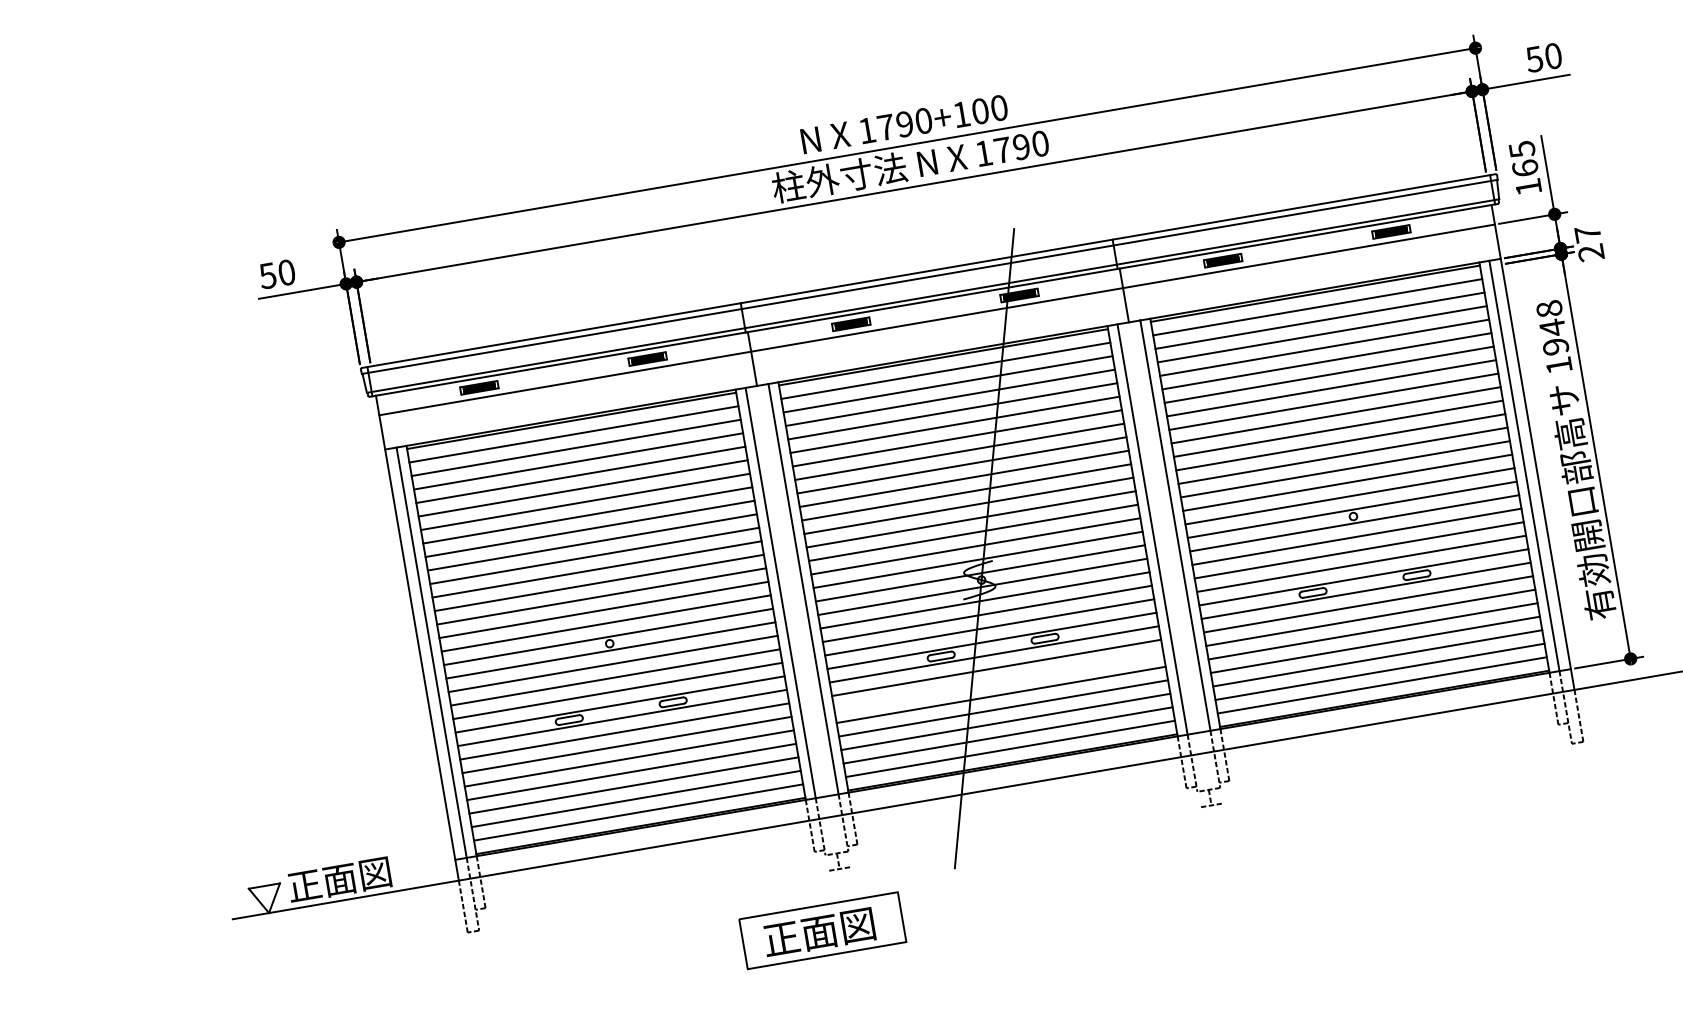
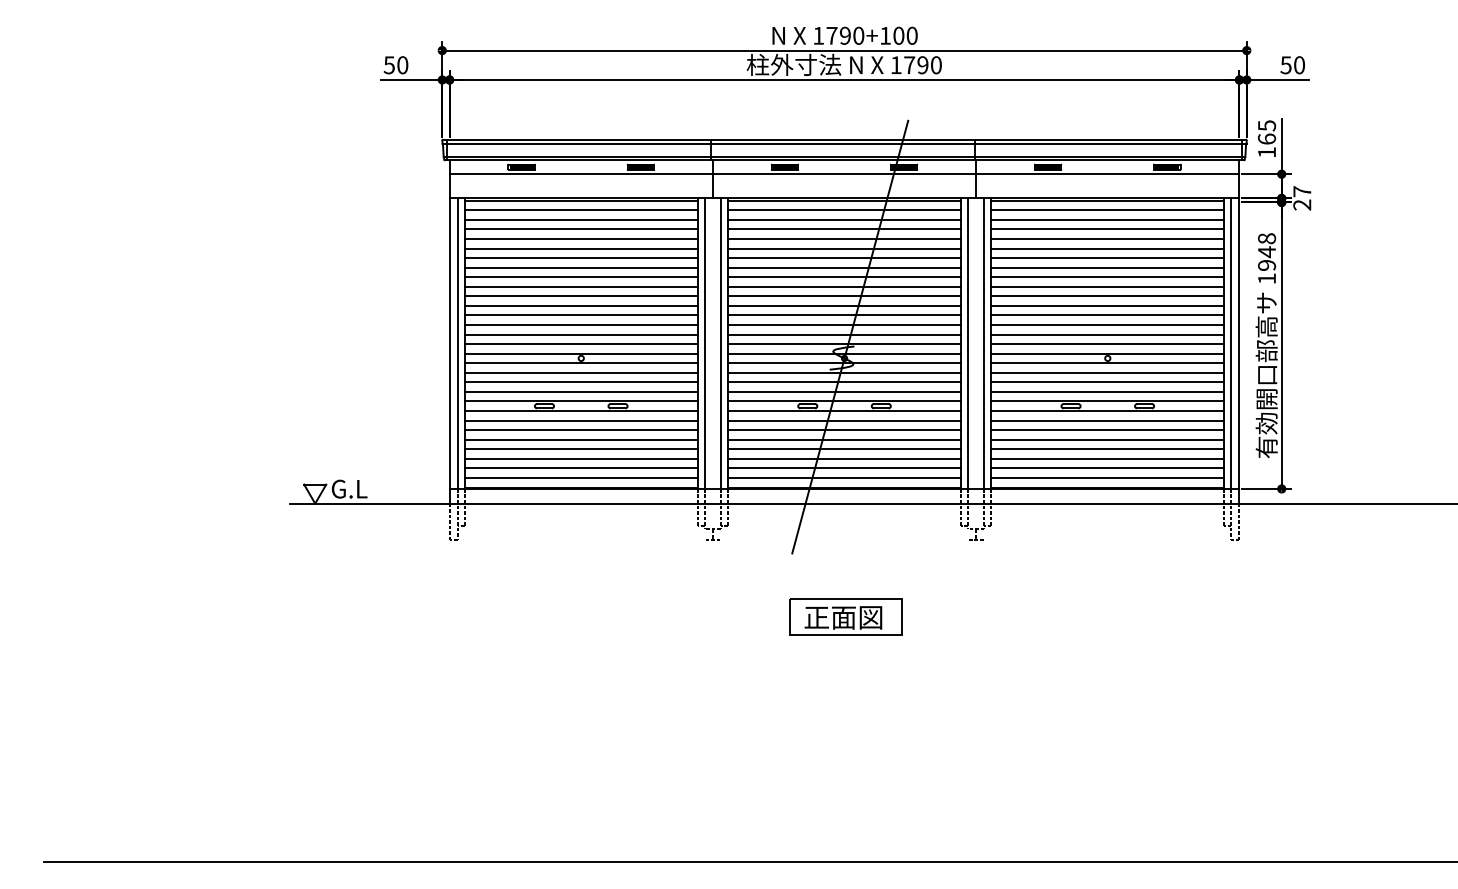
line: (998, 681) -> (844, 430), added
text: (339, 880) -> (367, 489), 正面図 -> G.L
part: (821, 930) -> (845, 616), moved

